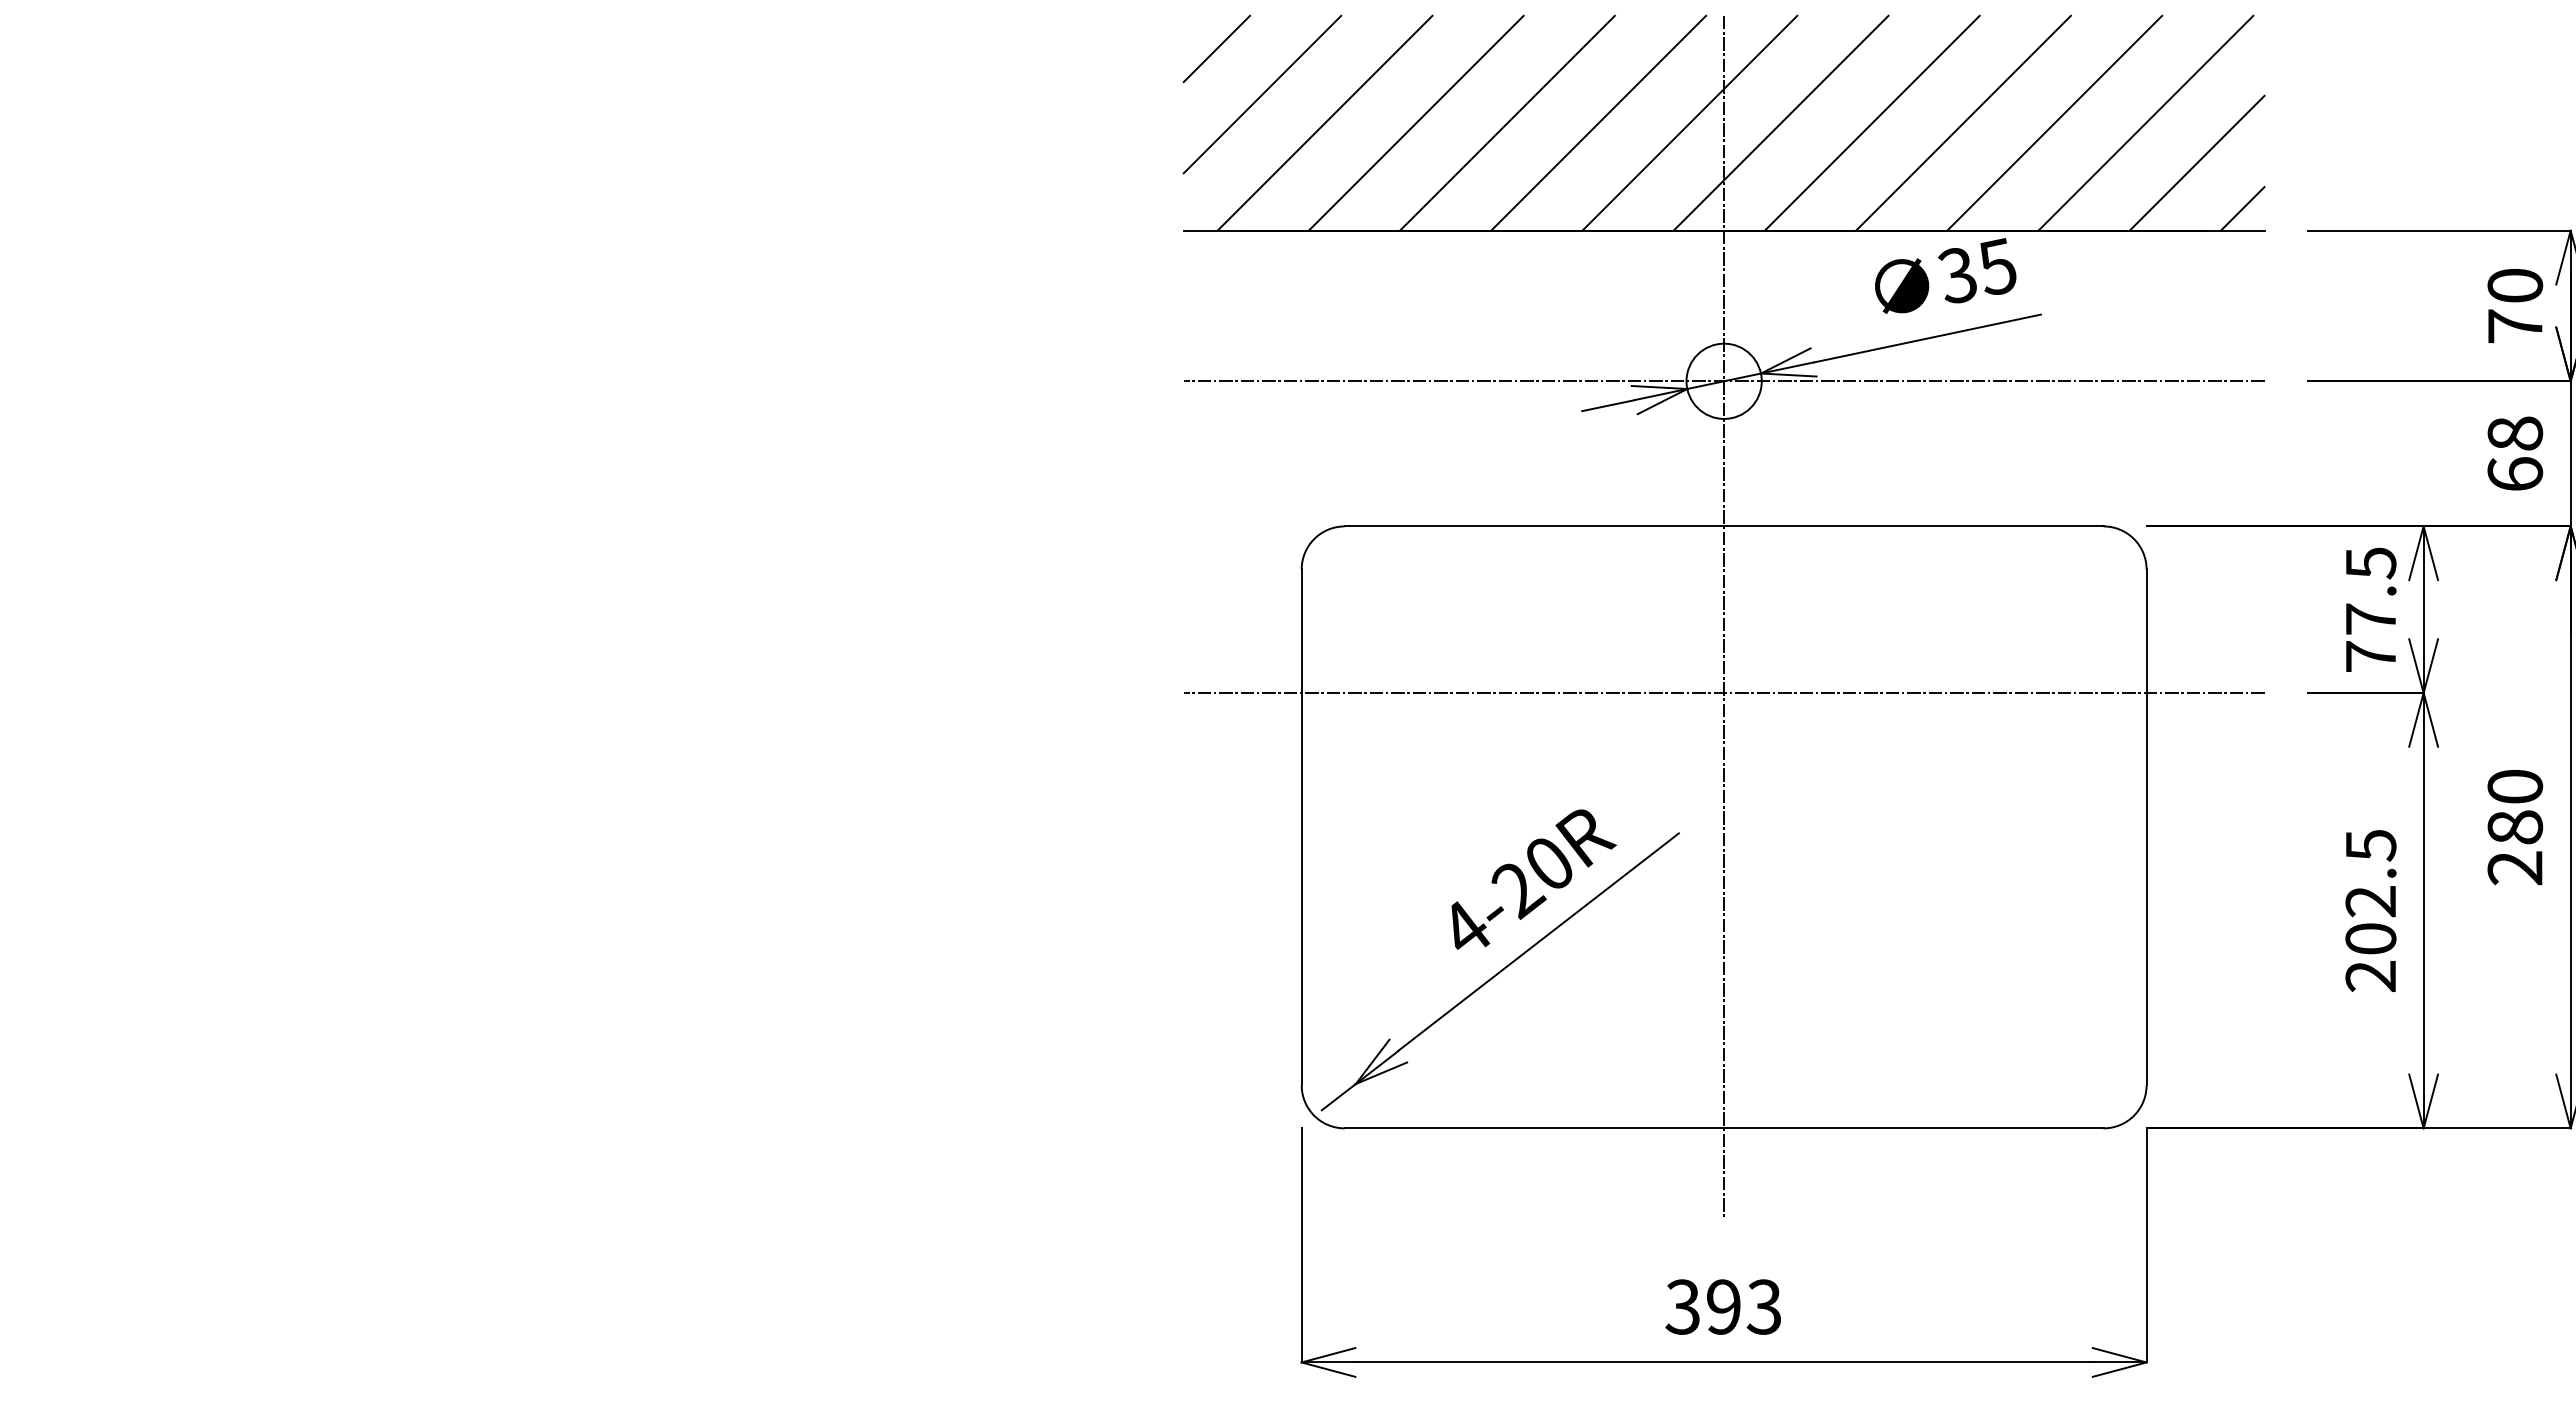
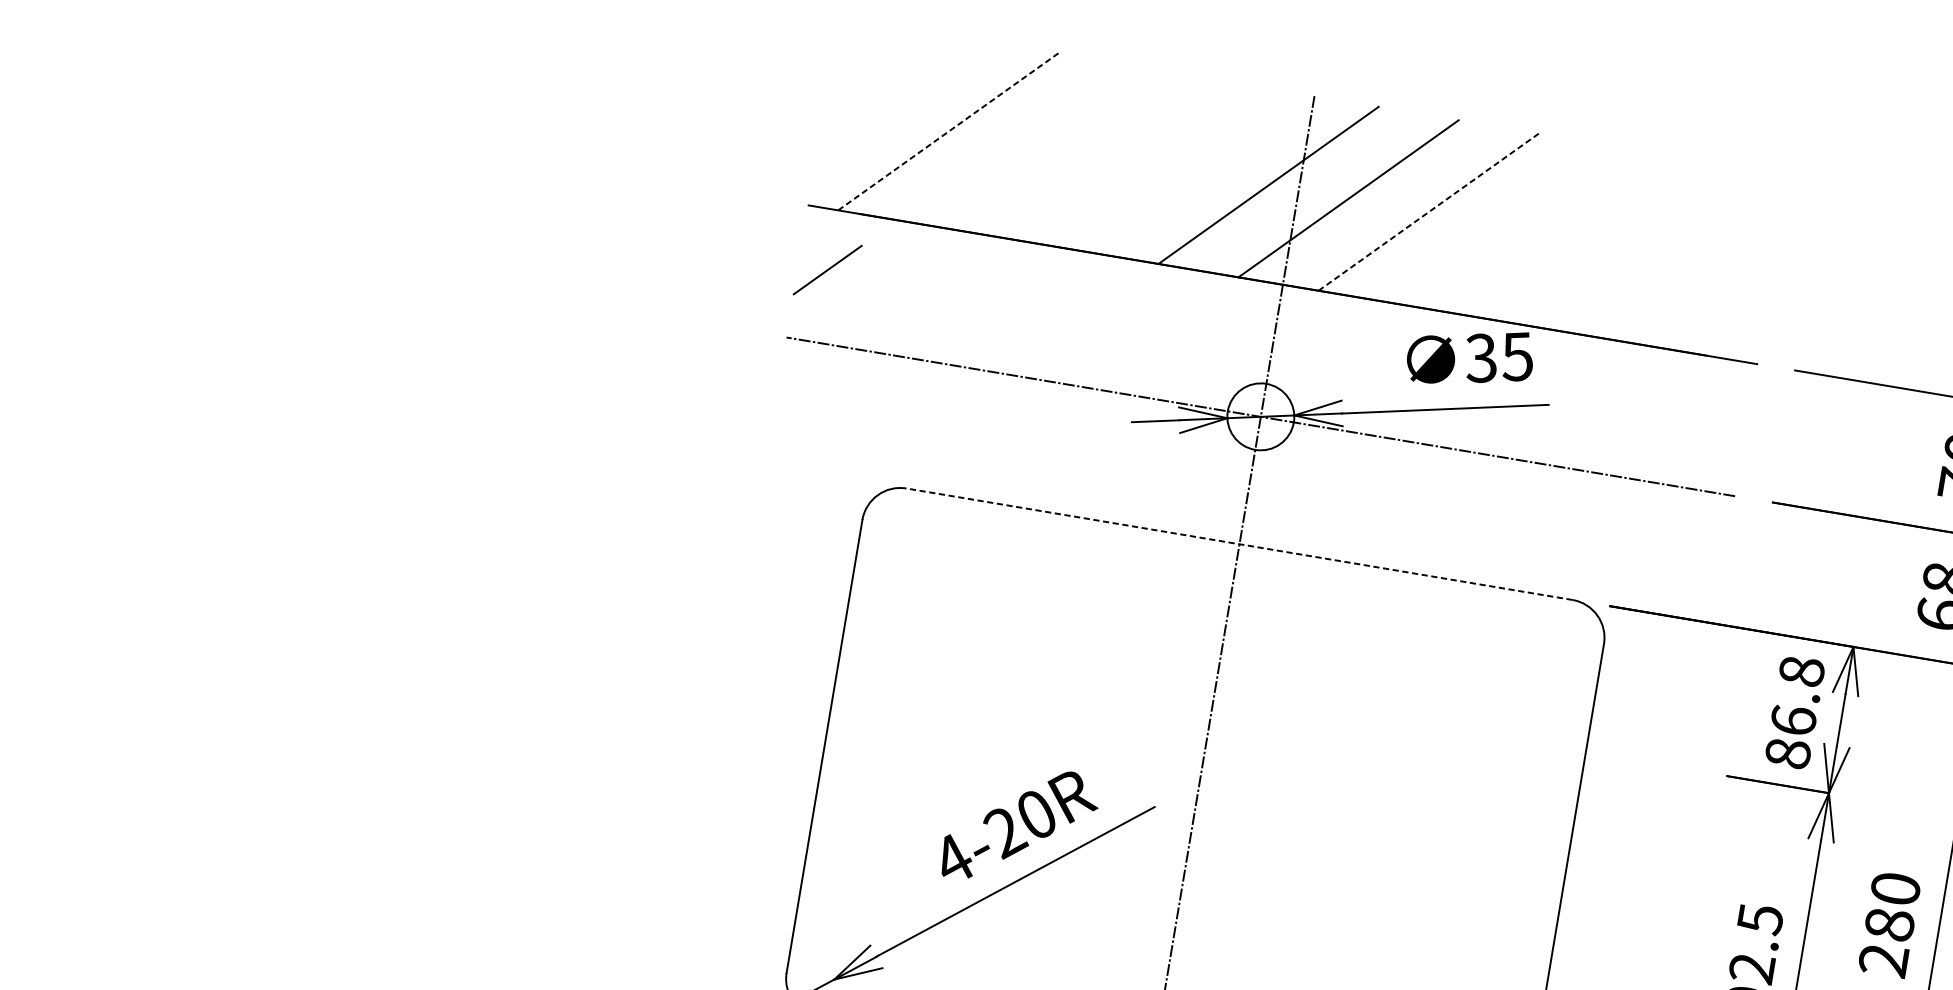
line: (1216, 48) -> (827, 269), moved
line: (1262, 94) -> (897, 97), removed
line: (1325, 122) -> (948, 131), solid -> dashed
line: (1415, 122) -> (1027, 144), removed
line: (1506, 122) -> (1107, 157), removed
line: (1598, 122) -> (1188, 171), removed
line: (1872, 122) -> (1429, 211), solid -> dashed
line: (1962, 122) -> (1508, 224), removed
line: (2054, 122) -> (1588, 238), removed
line: (2145, 122) -> (1668, 251), removed
line: (2196, 162) -> (1707, 294), removed
line: (2242, 208) -> (1741, 341), removed
line: (1723, 526) -> (1238, 544), solid -> dashed
text: (2370, 609) -> (1794, 712), 77.5 -> 86.8
line: (1723, 693) -> (1214, 690), removed

